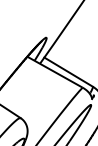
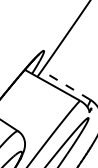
line: (68, 71) -> (65, 84), solid -> dashed

